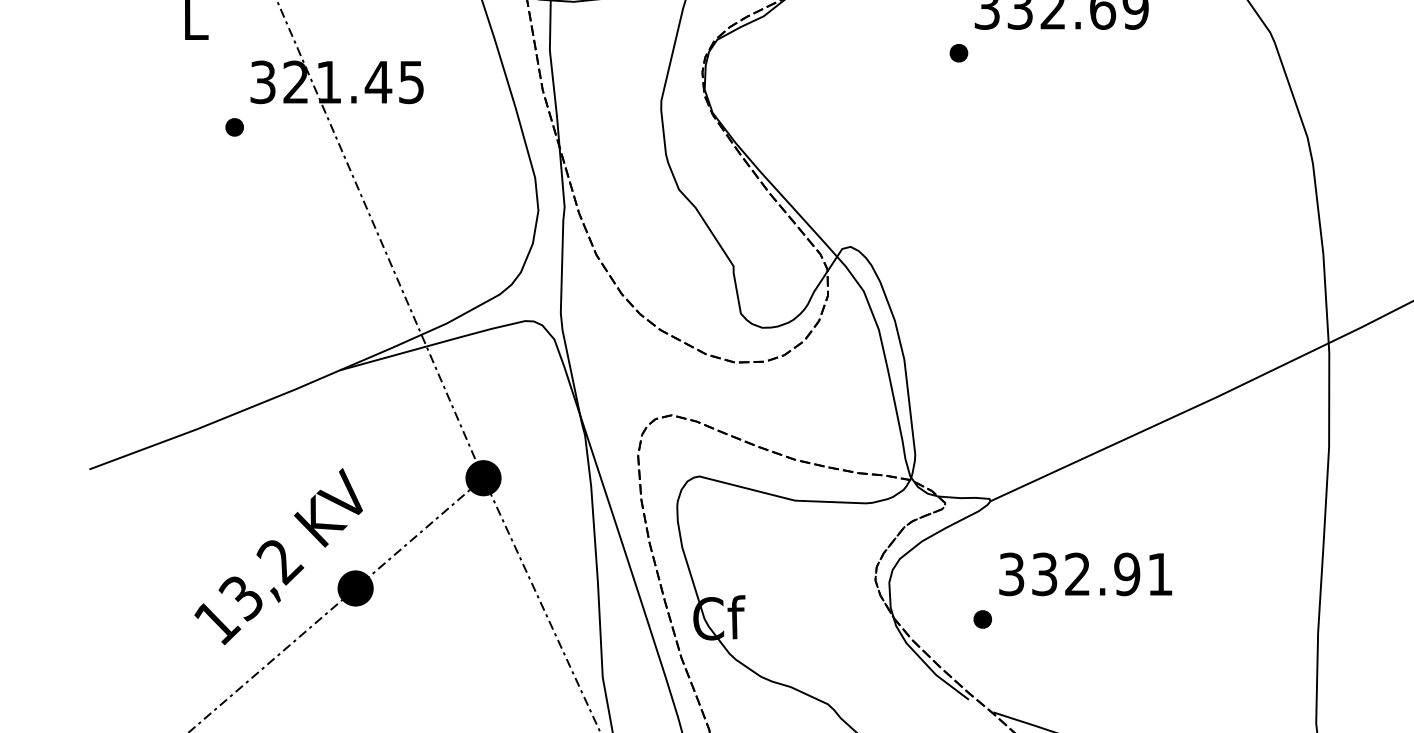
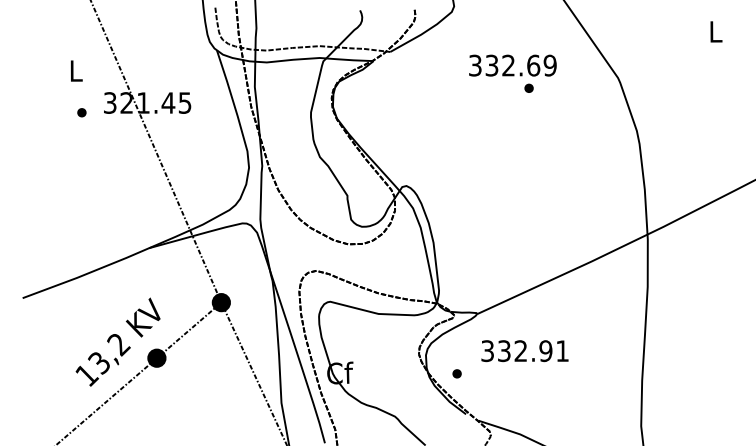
part: (957, 51) -> (528, 87), moved
part: (233, 126) -> (81, 112), moved
part: (981, 618) -> (456, 373), moved

